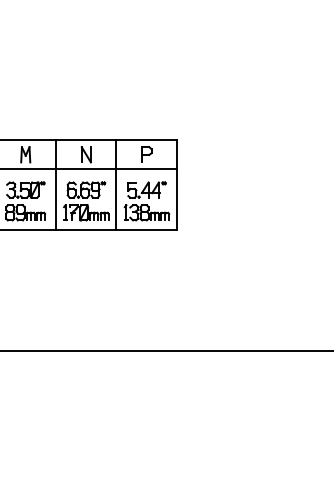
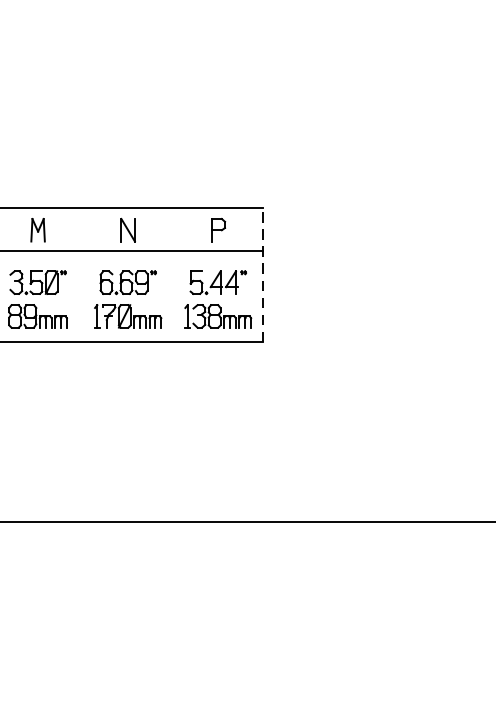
line: (55, 184) -> (82, 274), removed
line: (116, 184) -> (172, 274), removed
line: (176, 184) -> (262, 274), solid -> dashed

